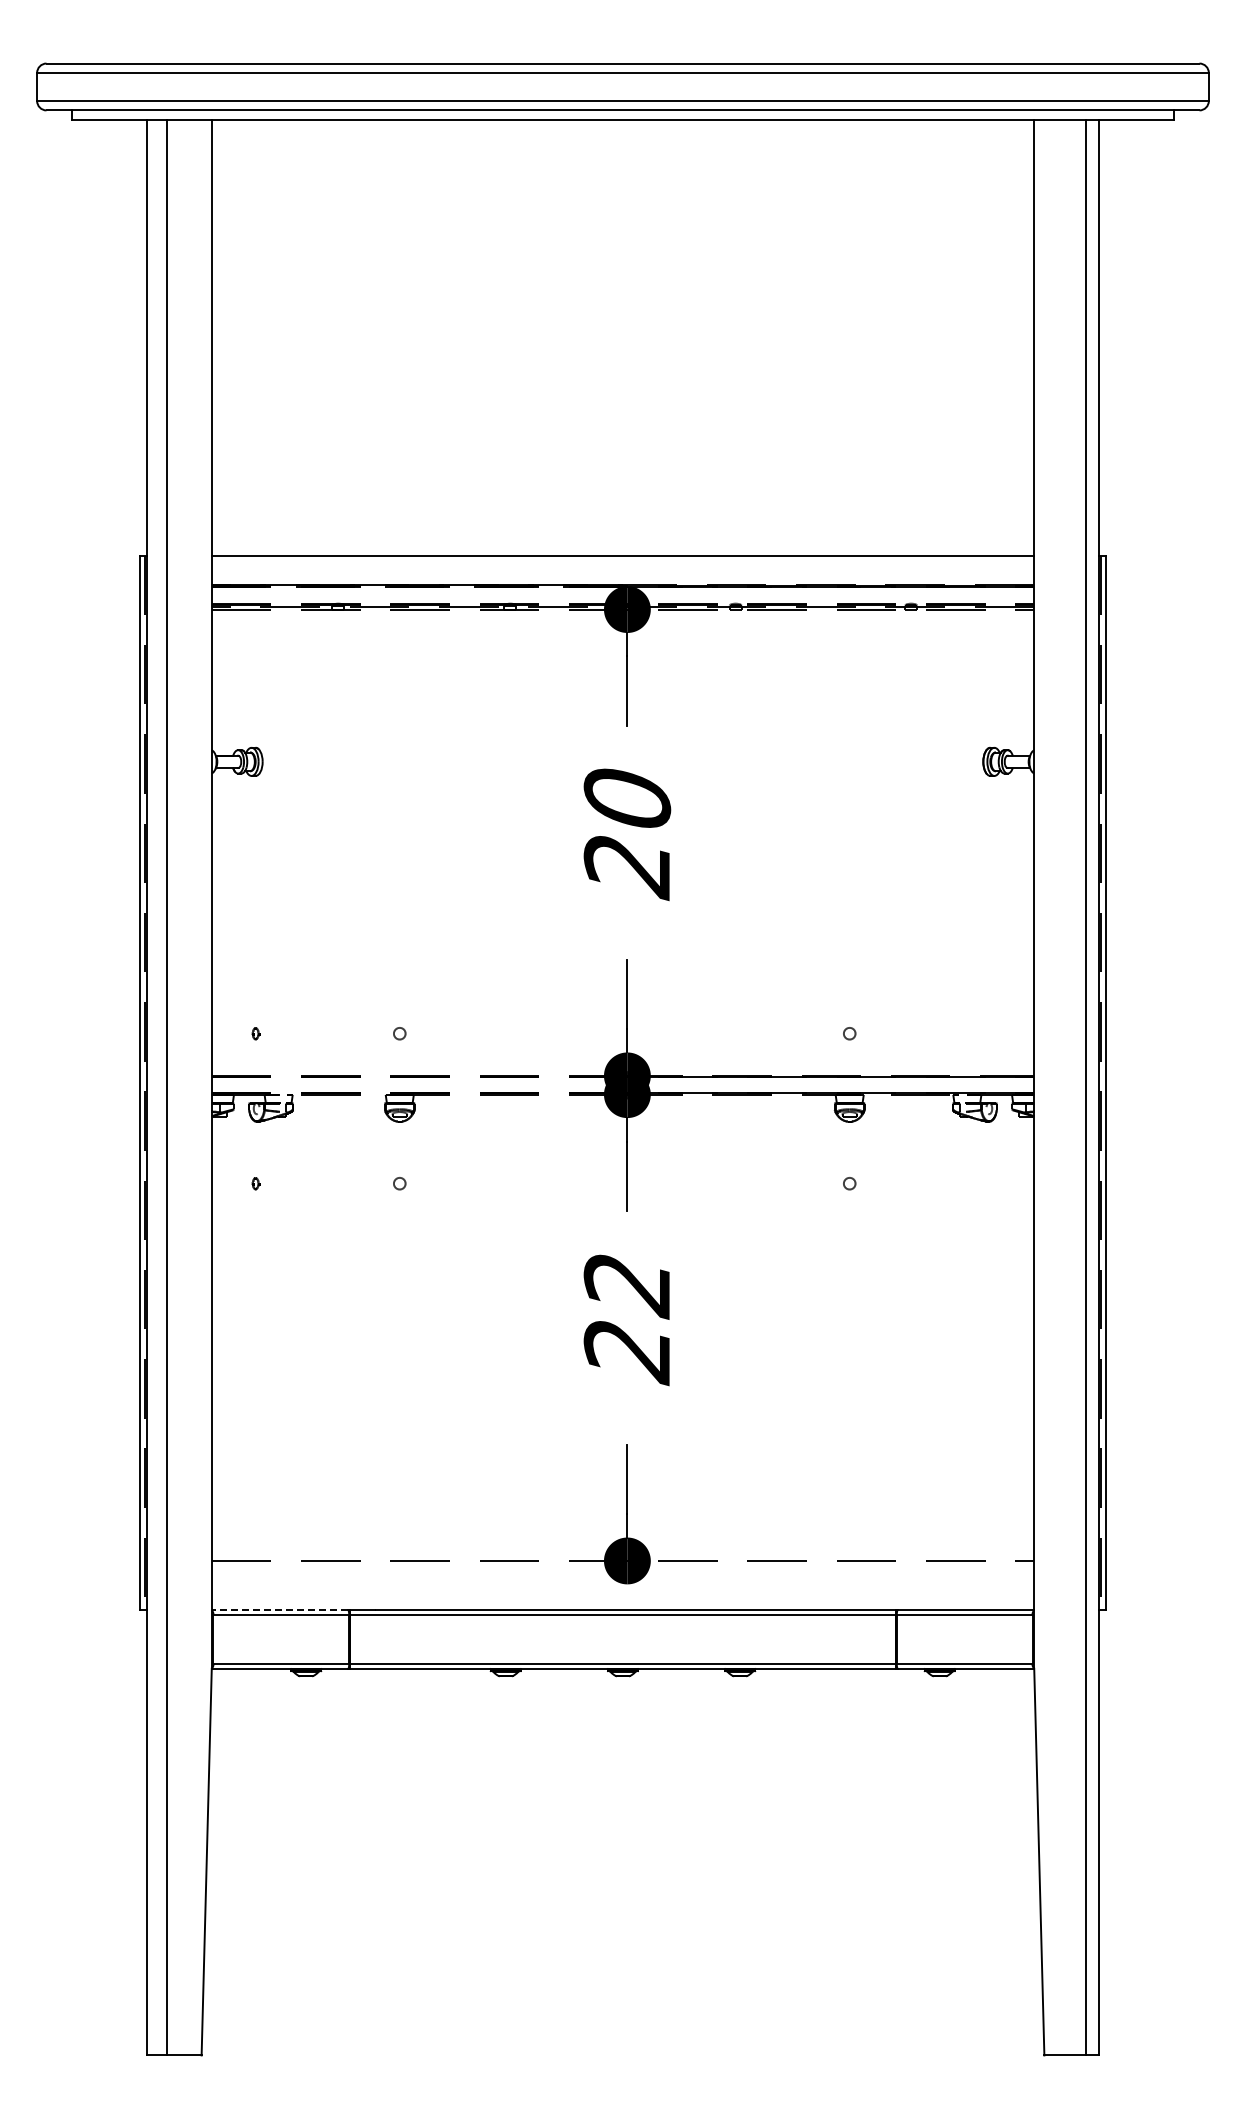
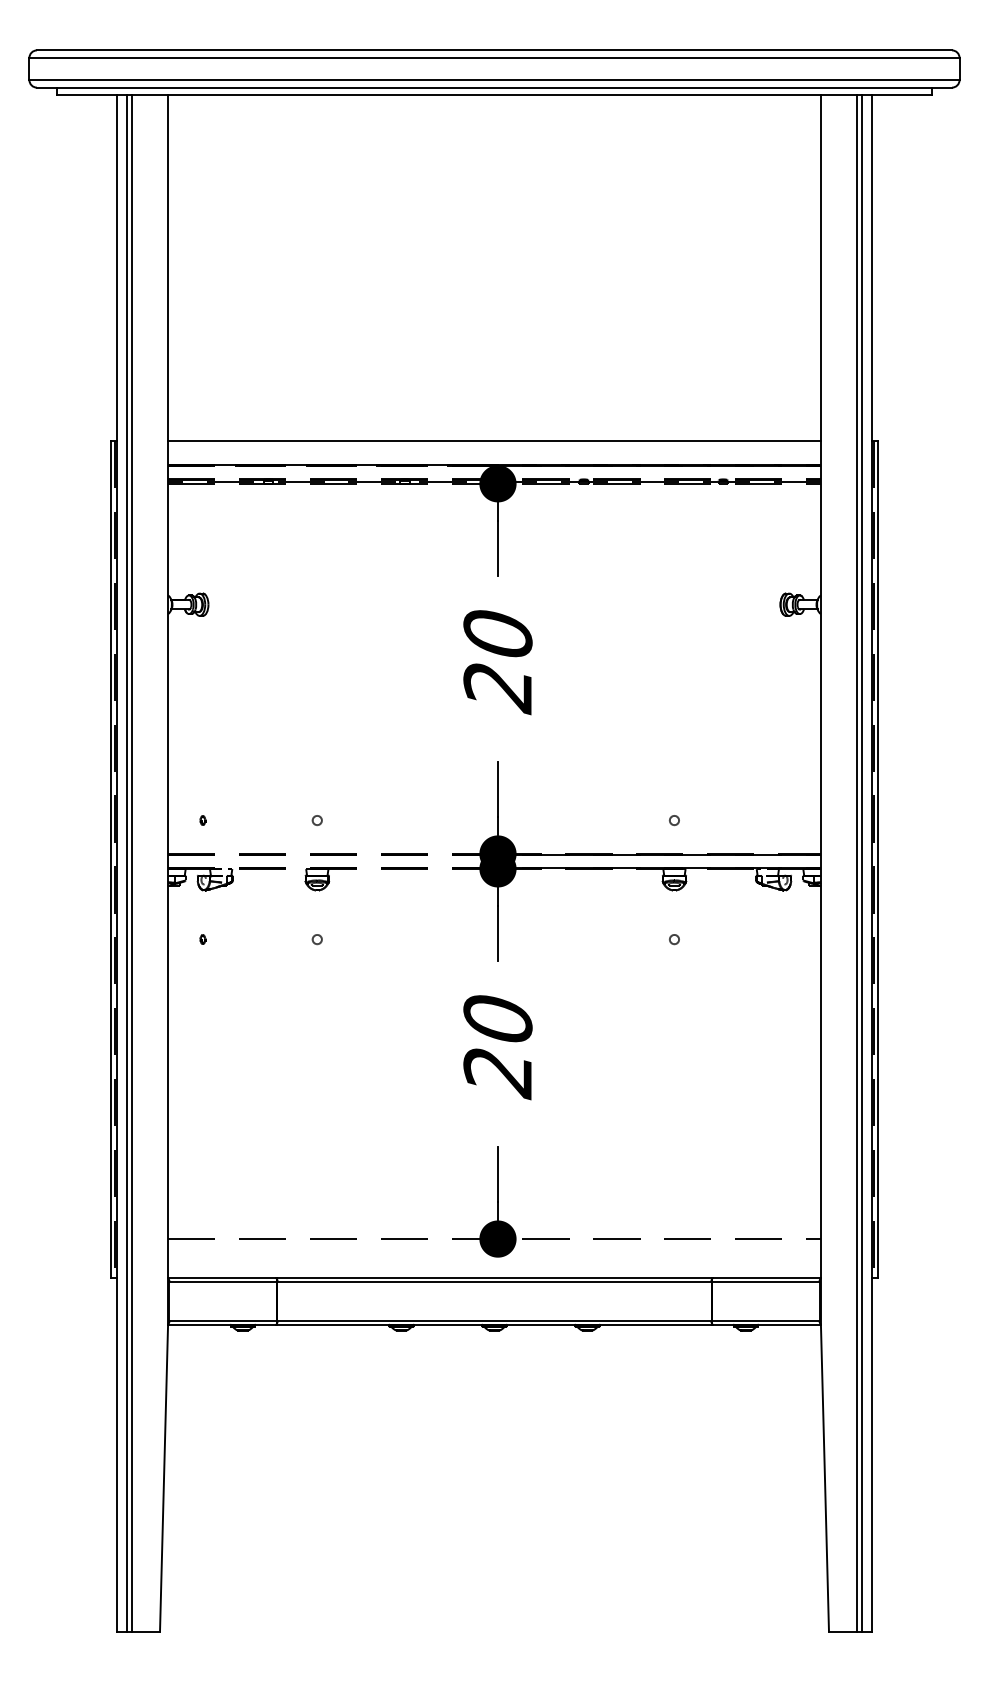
line: (160, 1087) -> (127, 863), added
line: (1079, 1087) -> (856, 863), added
text: (627, 1286) -> (498, 1021), 22 -> 20
line: (279, 1610) -> (221, 1278), dashed -> solid

